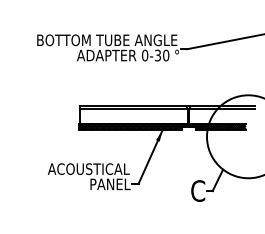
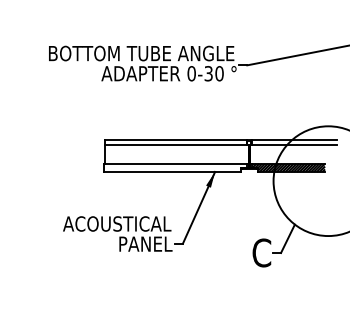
hatch: (132, 126) -> (175, 167), removed

